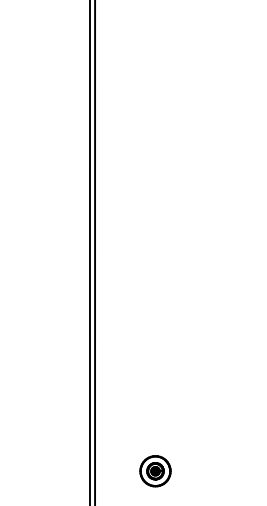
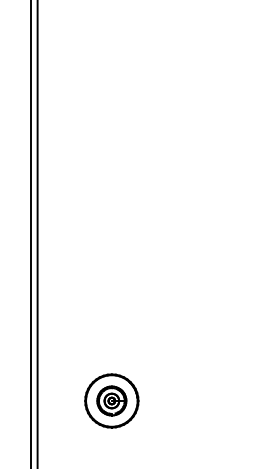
part: (155, 470) -> (111, 399), size x1.43

